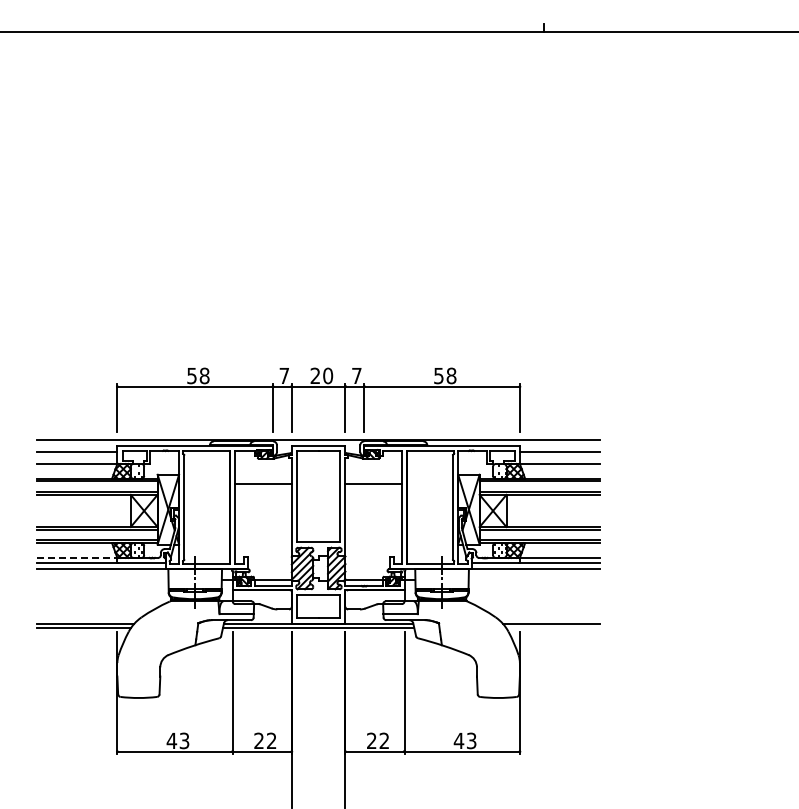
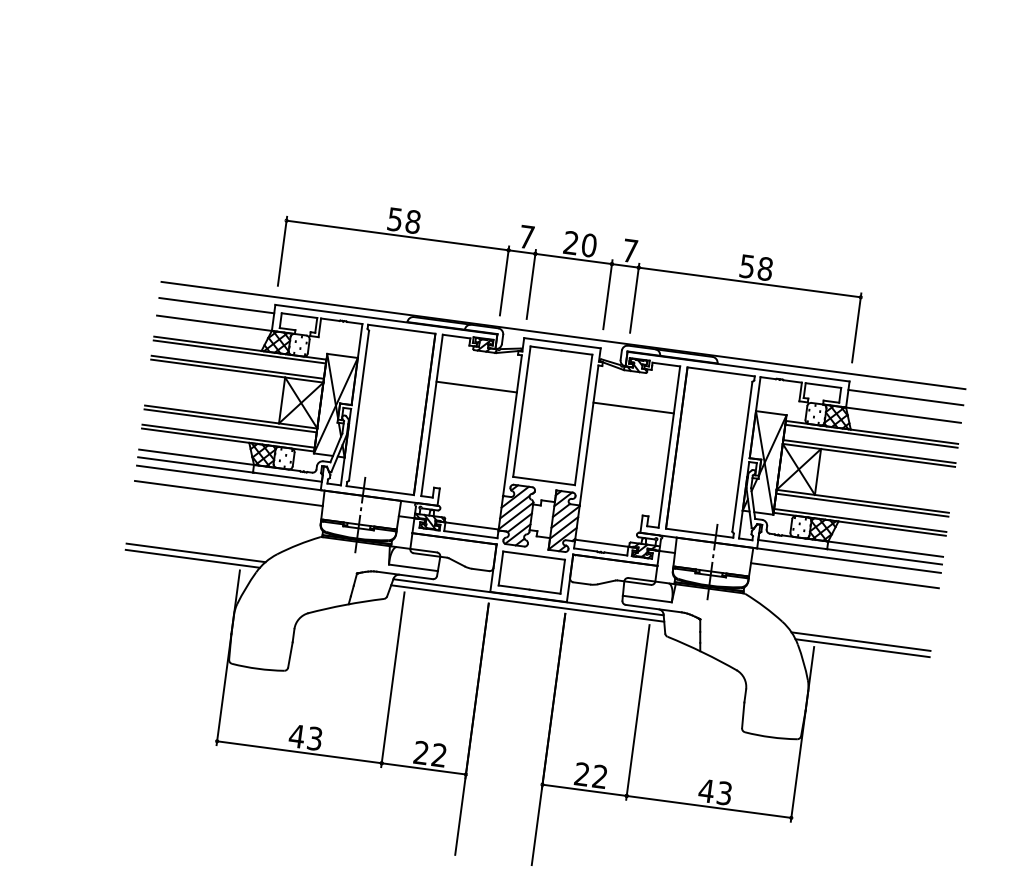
line: (77, 557) -> (197, 456), dashed -> solid
line: (102, 579) -> (228, 492), added
line: (534, 579) -> (844, 575), added
line: (553, 628) -> (862, 648), added

